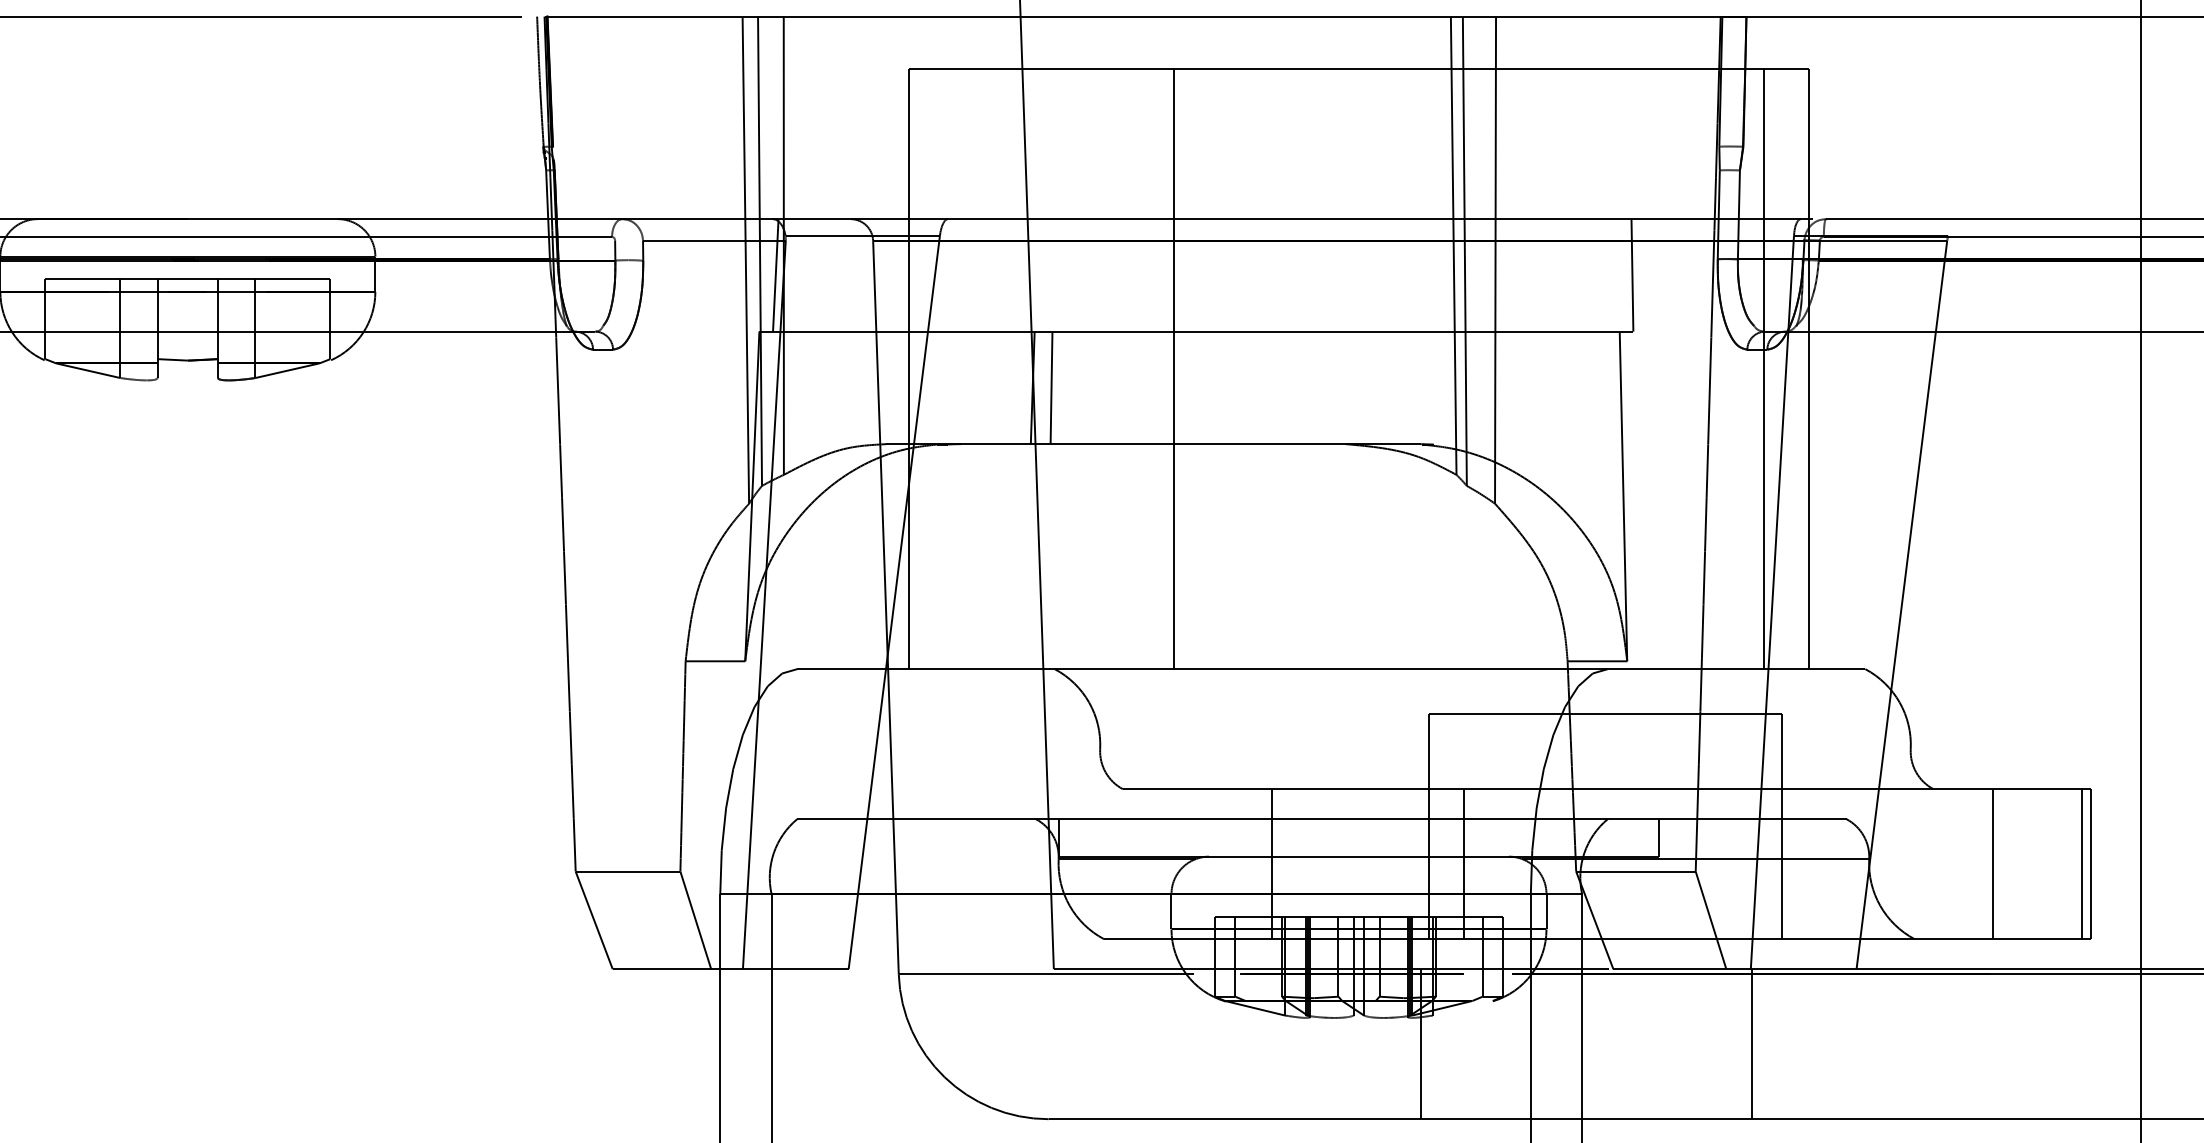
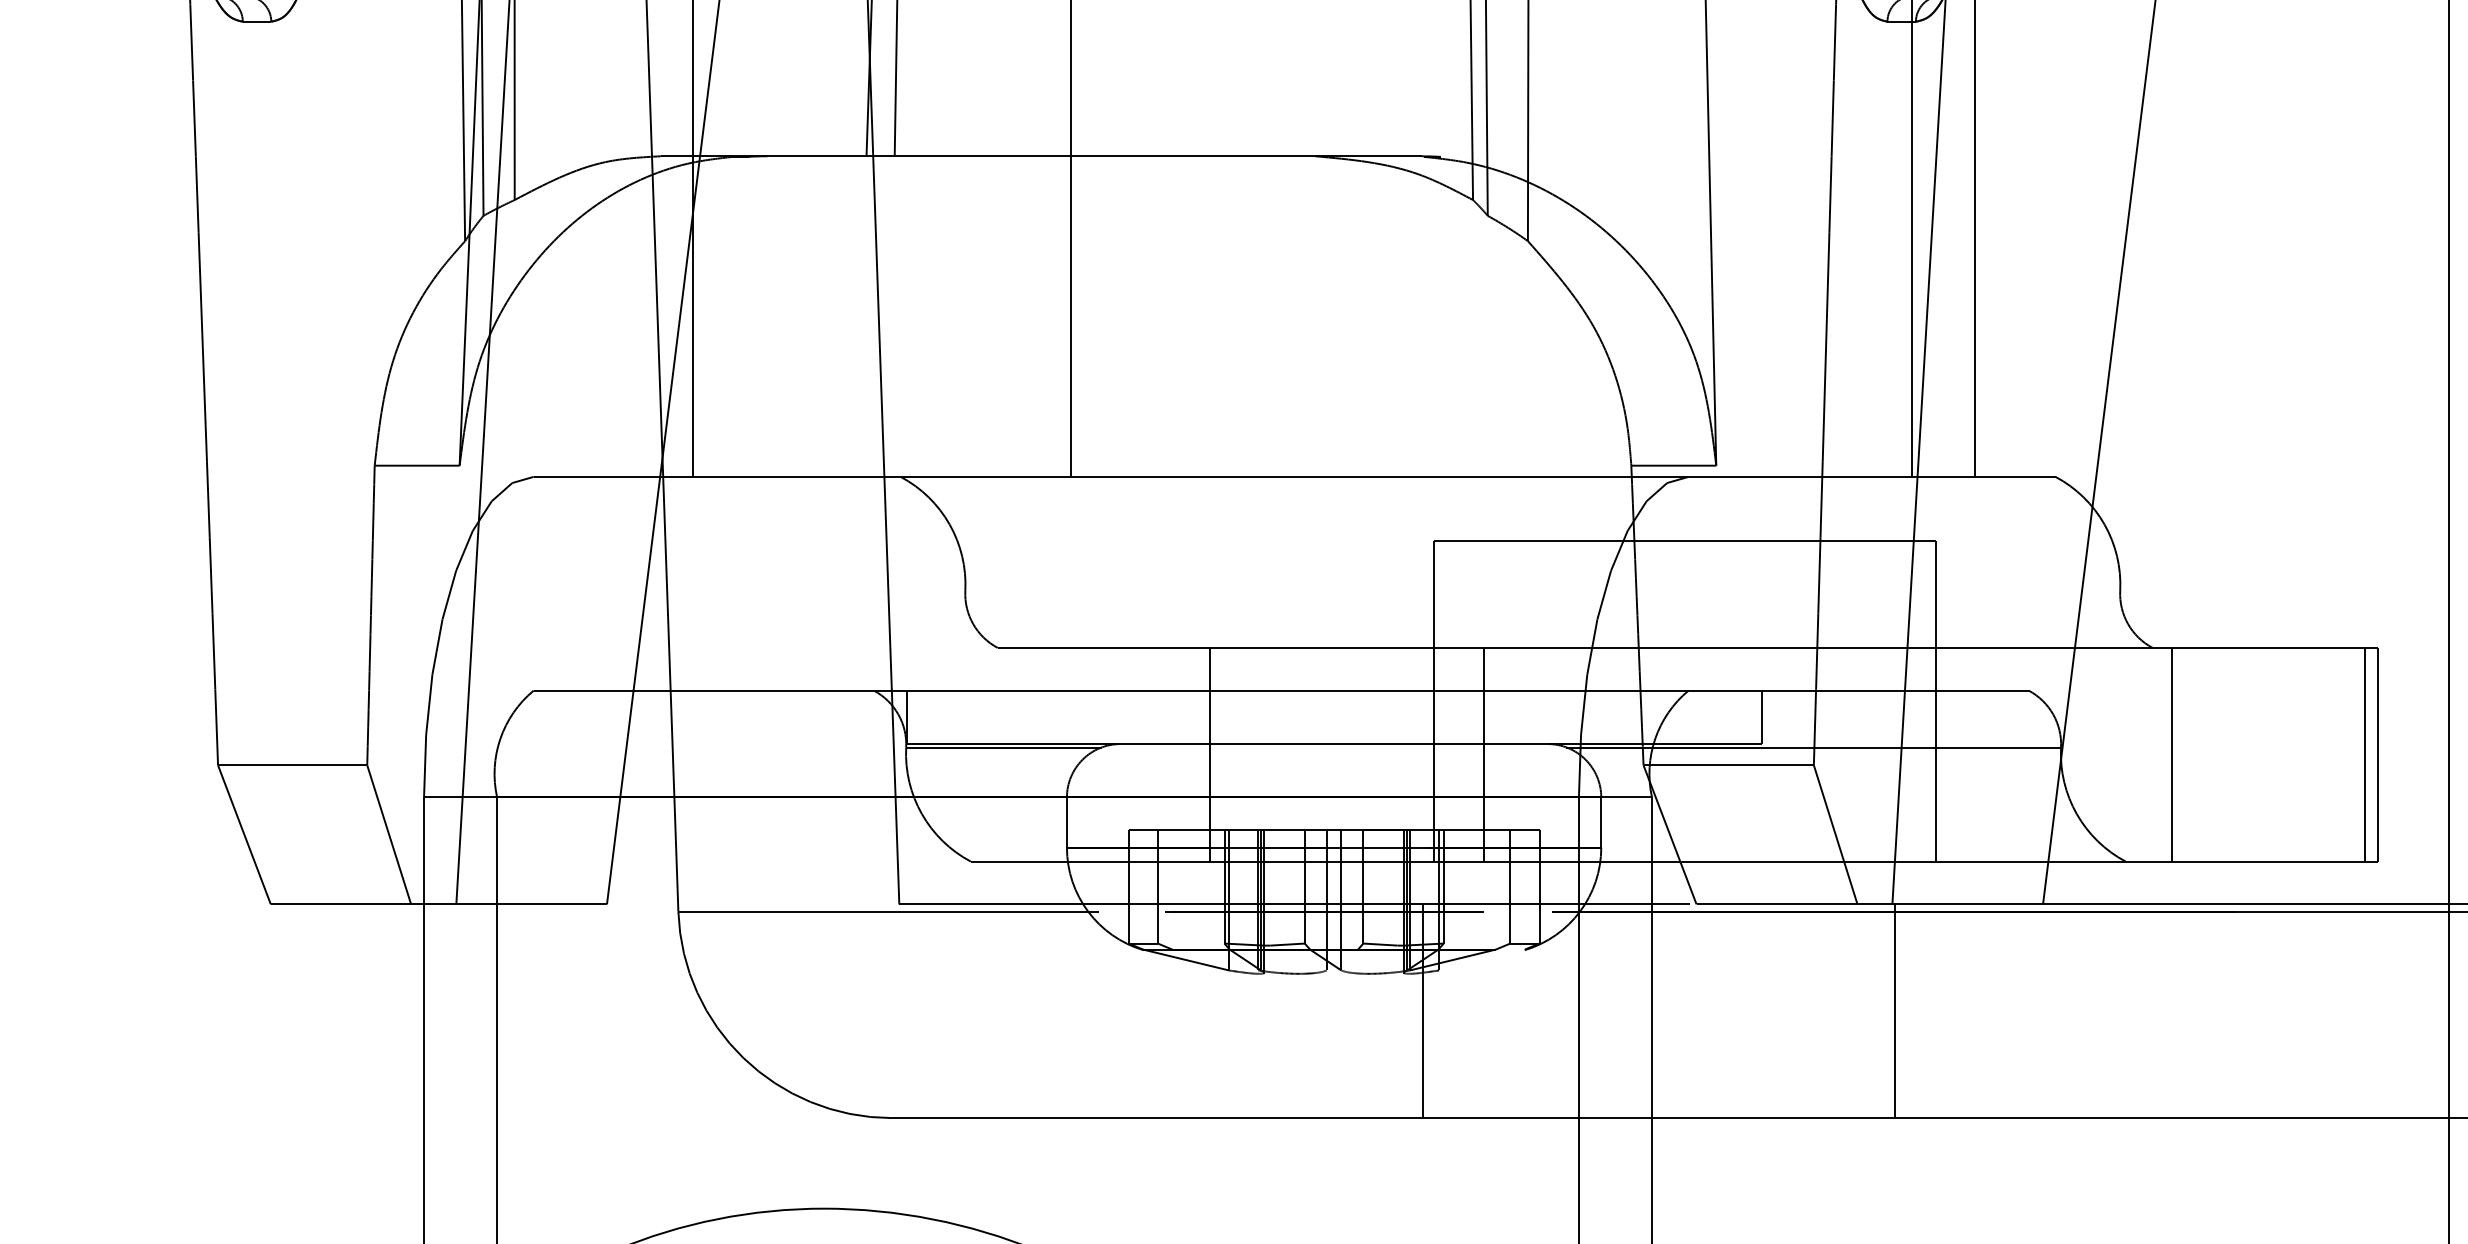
line: (1992, 864) -> (2171, 755), moved

